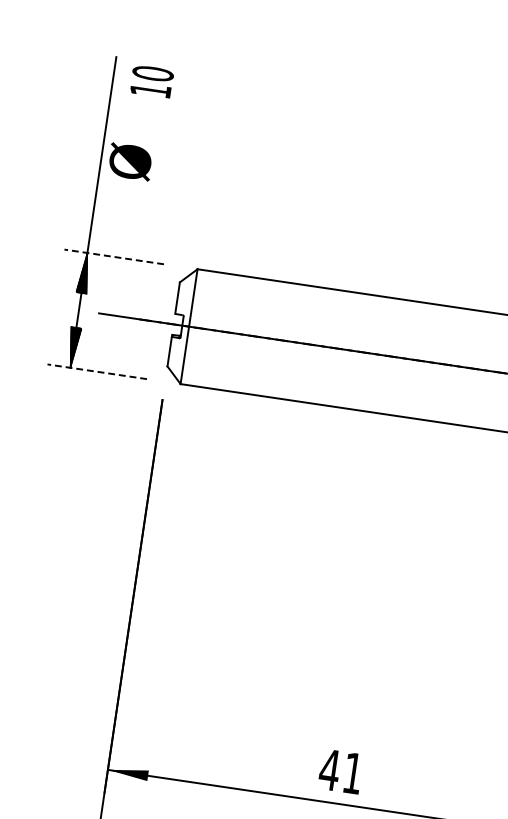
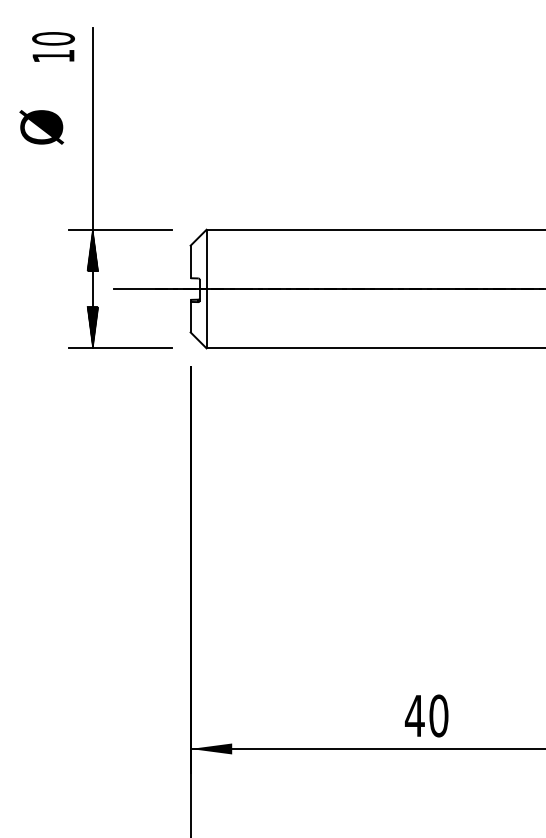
text: (152, 81) -> (53, 46), moved
text: (130, 162) -> (41, 127), moved
line: (114, 256) -> (120, 229), dashed -> solid
line: (97, 371) -> (120, 348), dashed -> solid
text: (352, 772) -> (438, 715), 41 -> 40

